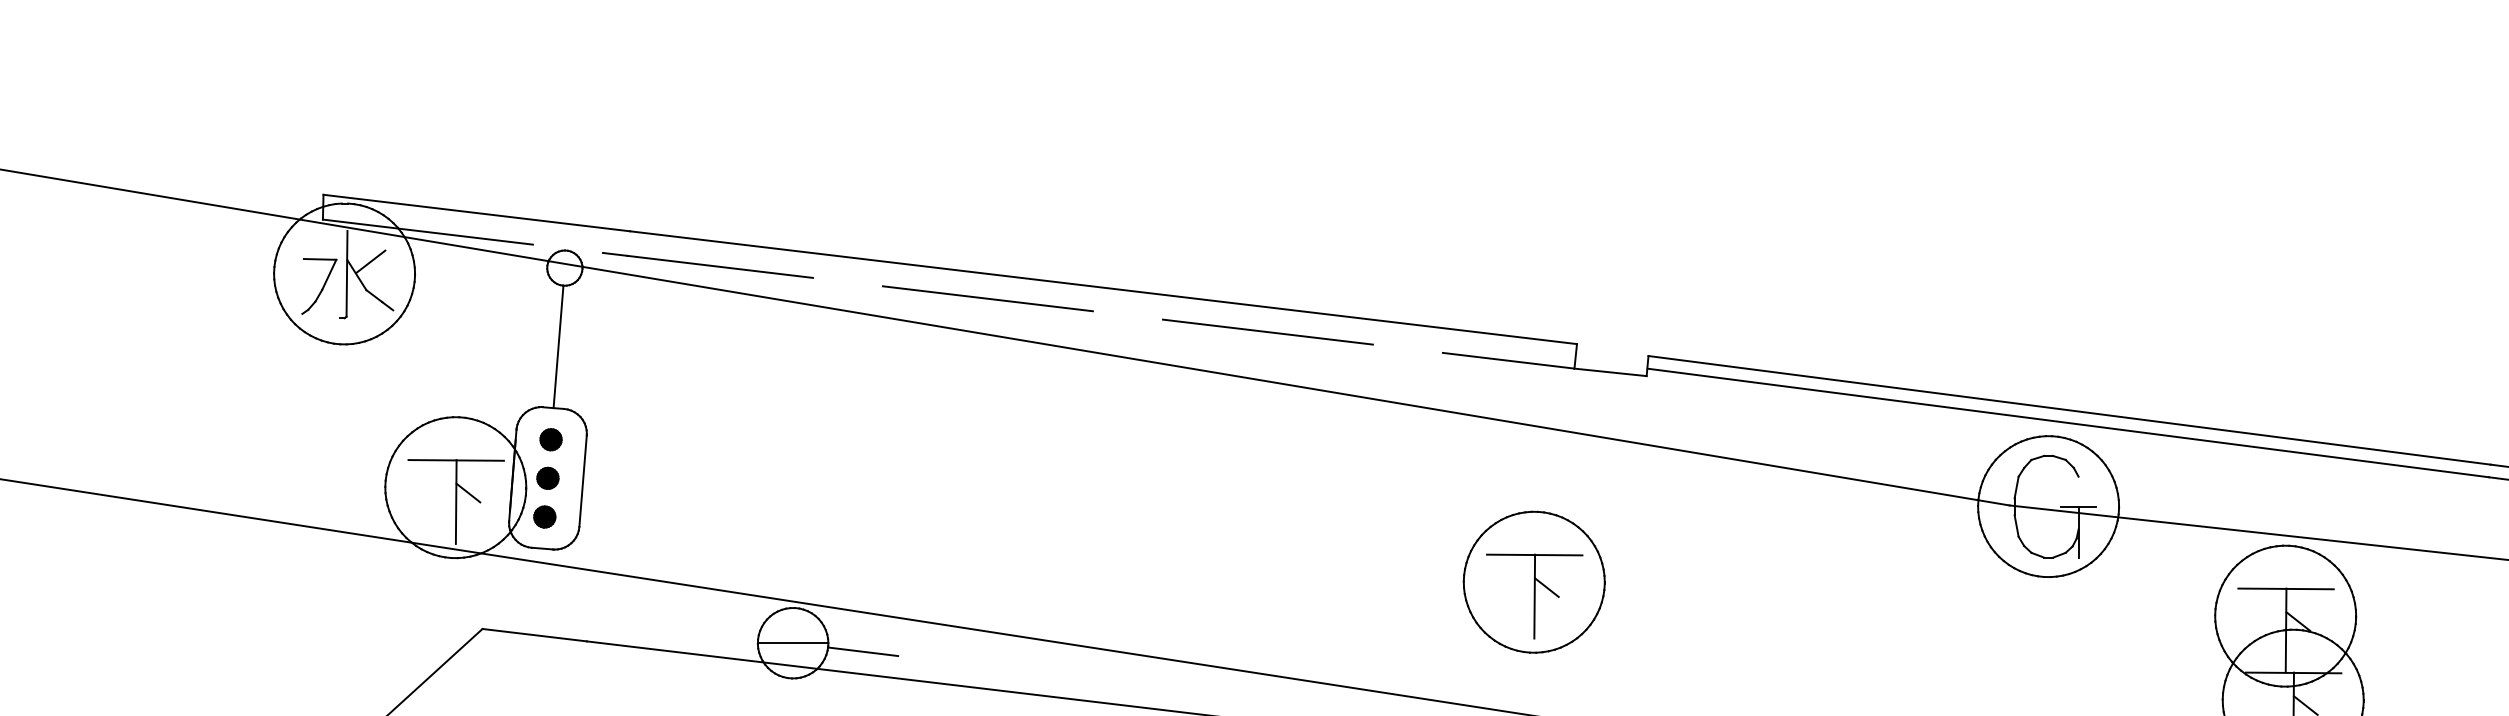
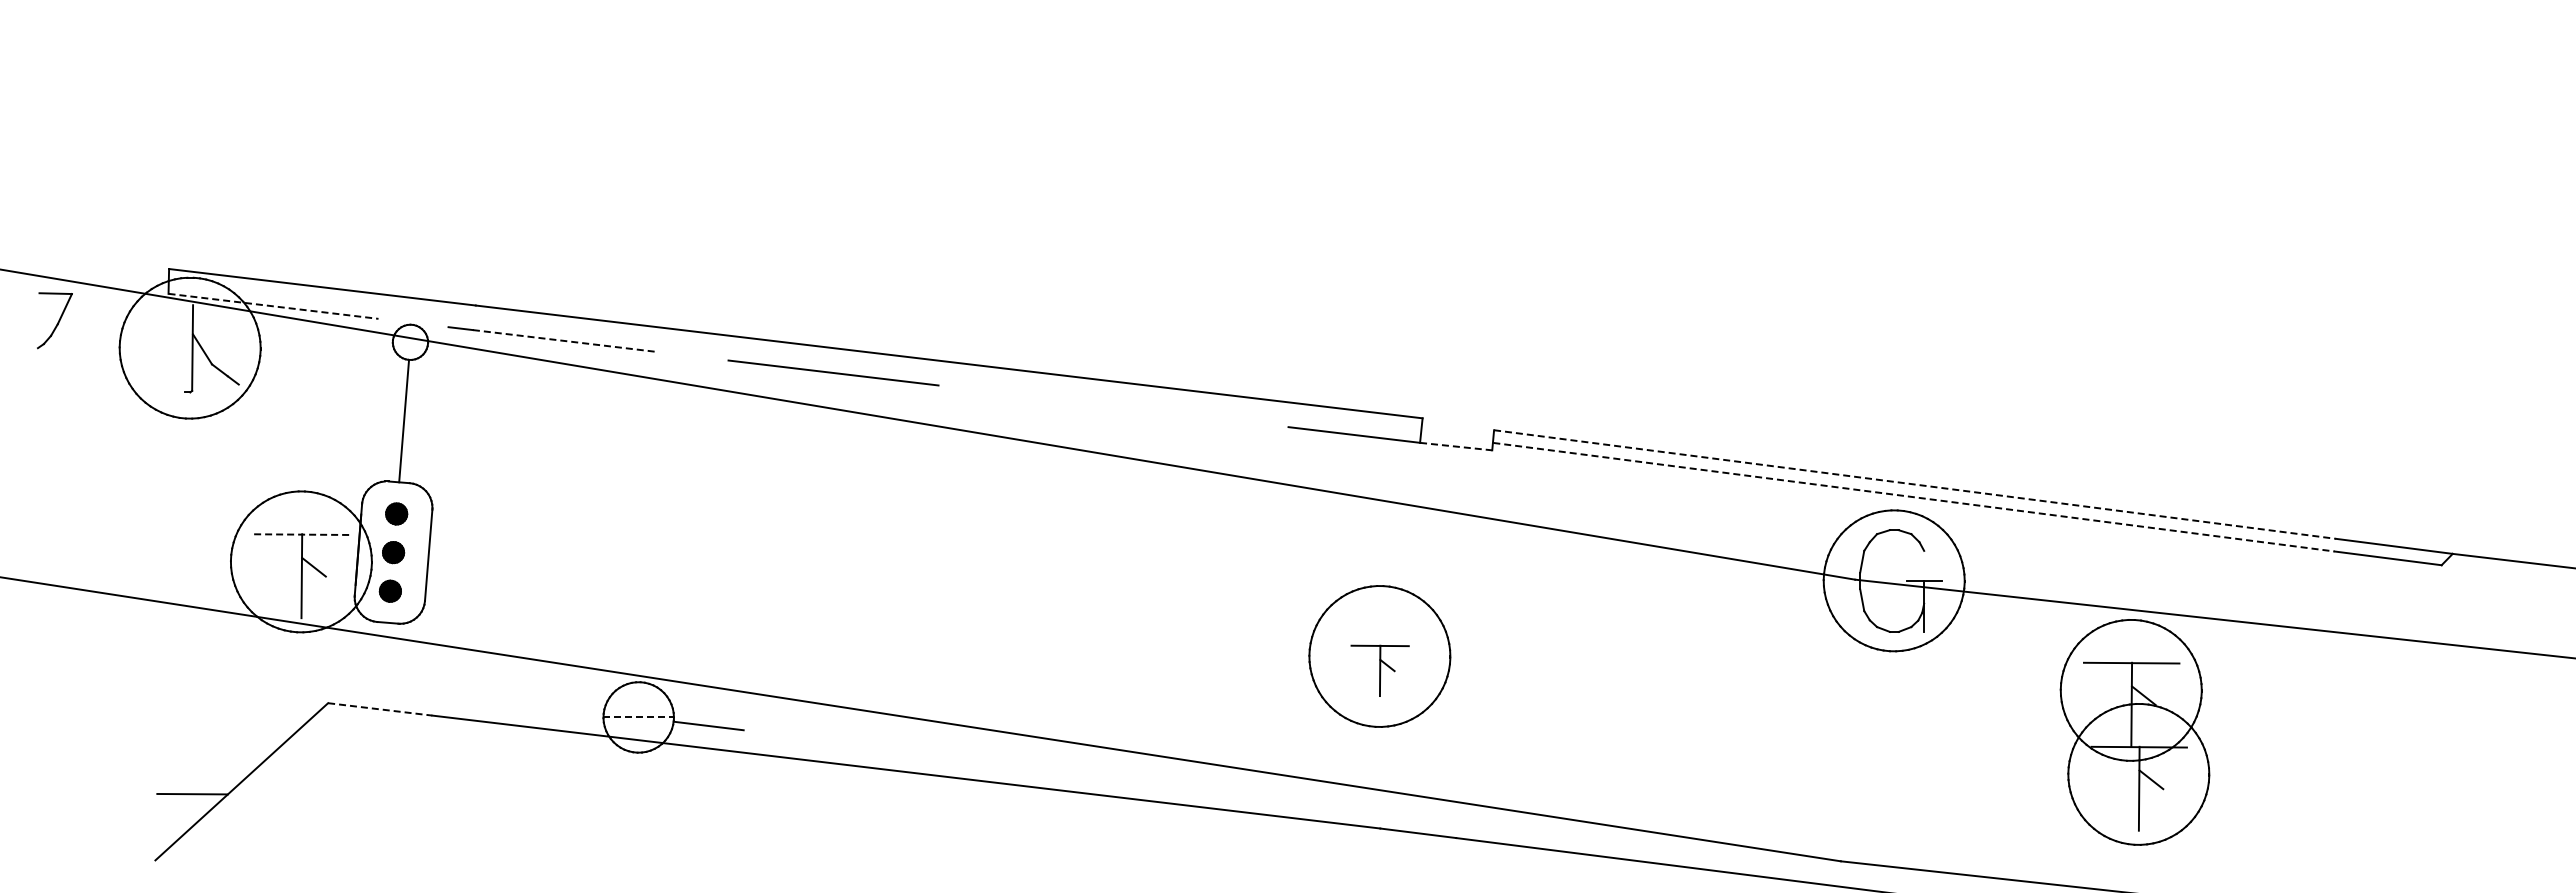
line: (427, 232) -> (273, 306), solid -> dashed
line: (370, 261) -> (216, 335), removed
line: (720, 267) -> (566, 341), solid -> dashed
part: (318, 286) -> (54, 320), moved
line: (1267, 332) -> (1113, 406), removed
line: (1610, 372) -> (1456, 446), solid -> dashed
line: (2069, 410) -> (1915, 484), solid -> dashed
line: (2068, 423) -> (1914, 497), solid -> dashed
line: (455, 460) -> (301, 534), solid -> dashed
part: (1533, 596) -> (1379, 670), size x0.6
line: (534, 635) -> (380, 709), solid -> dashed
line: (793, 643) -> (639, 717), solid -> dashed

